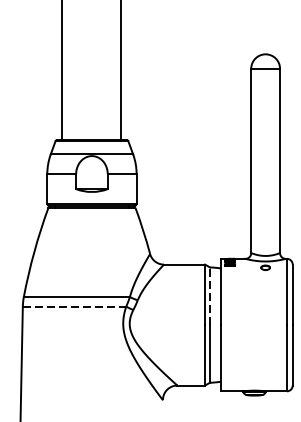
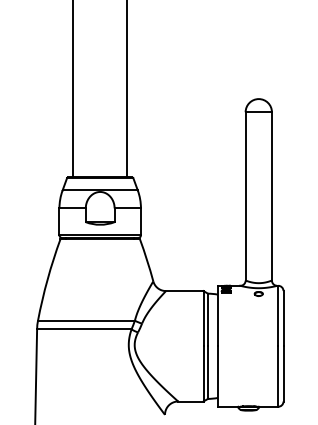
line: (210, 295) -> (208, 319), dashed -> solid
line: (74, 306) -> (84, 329), dashed -> solid

